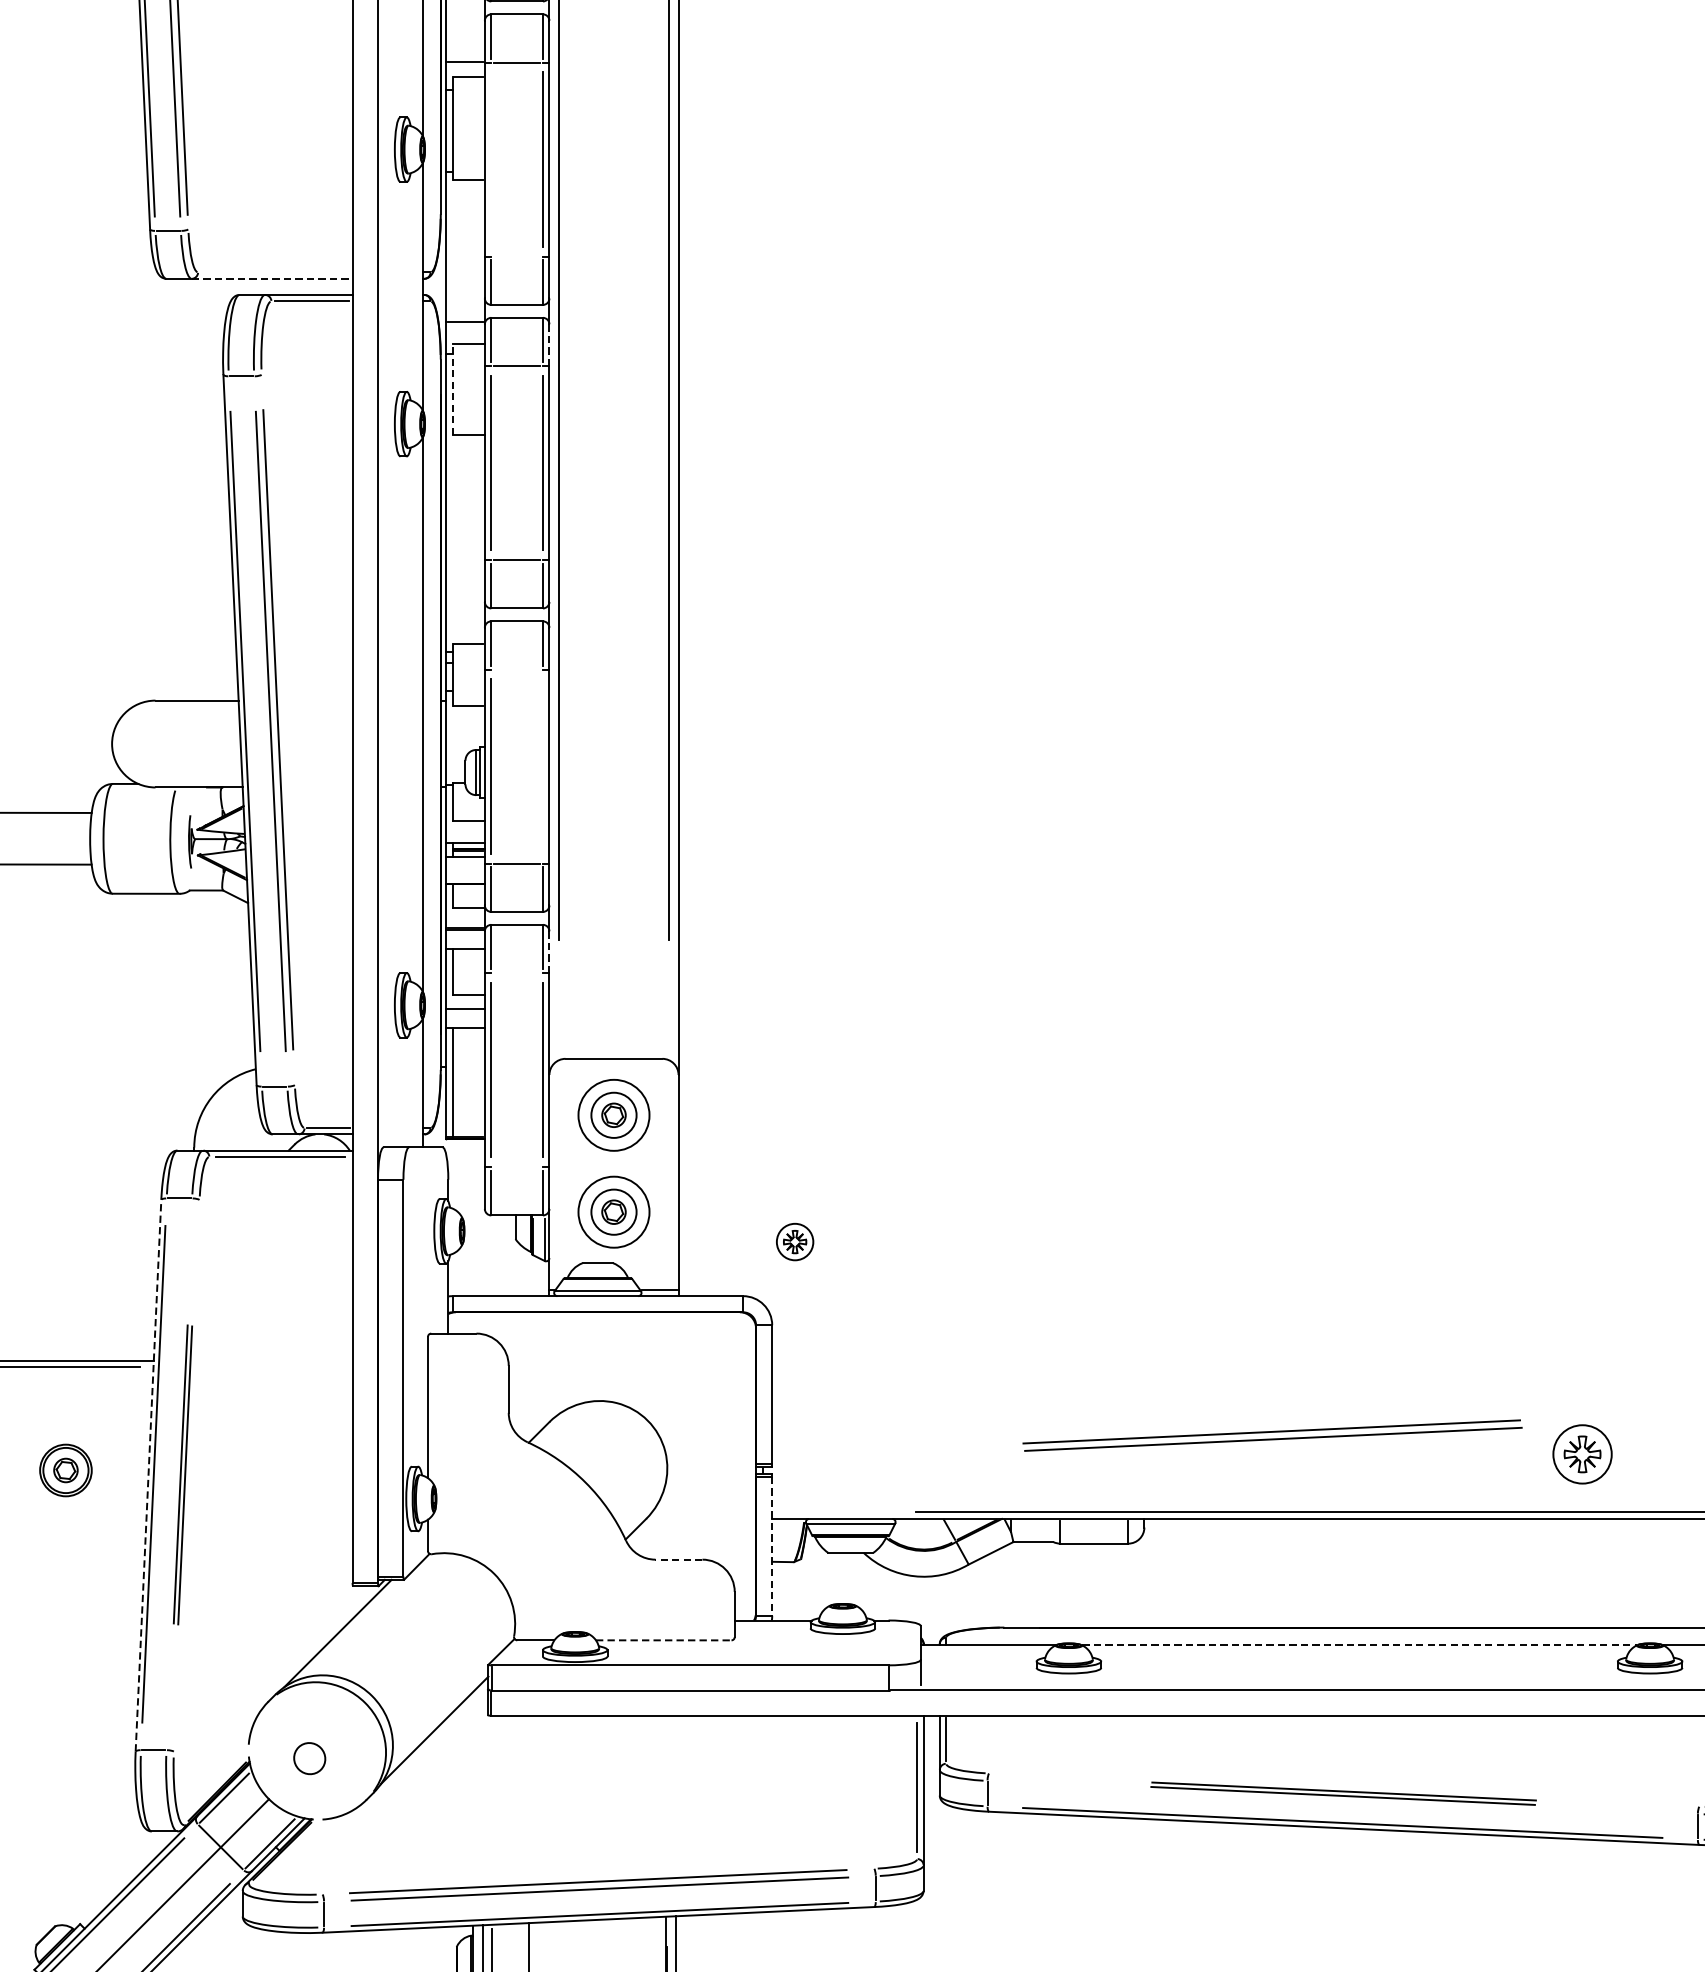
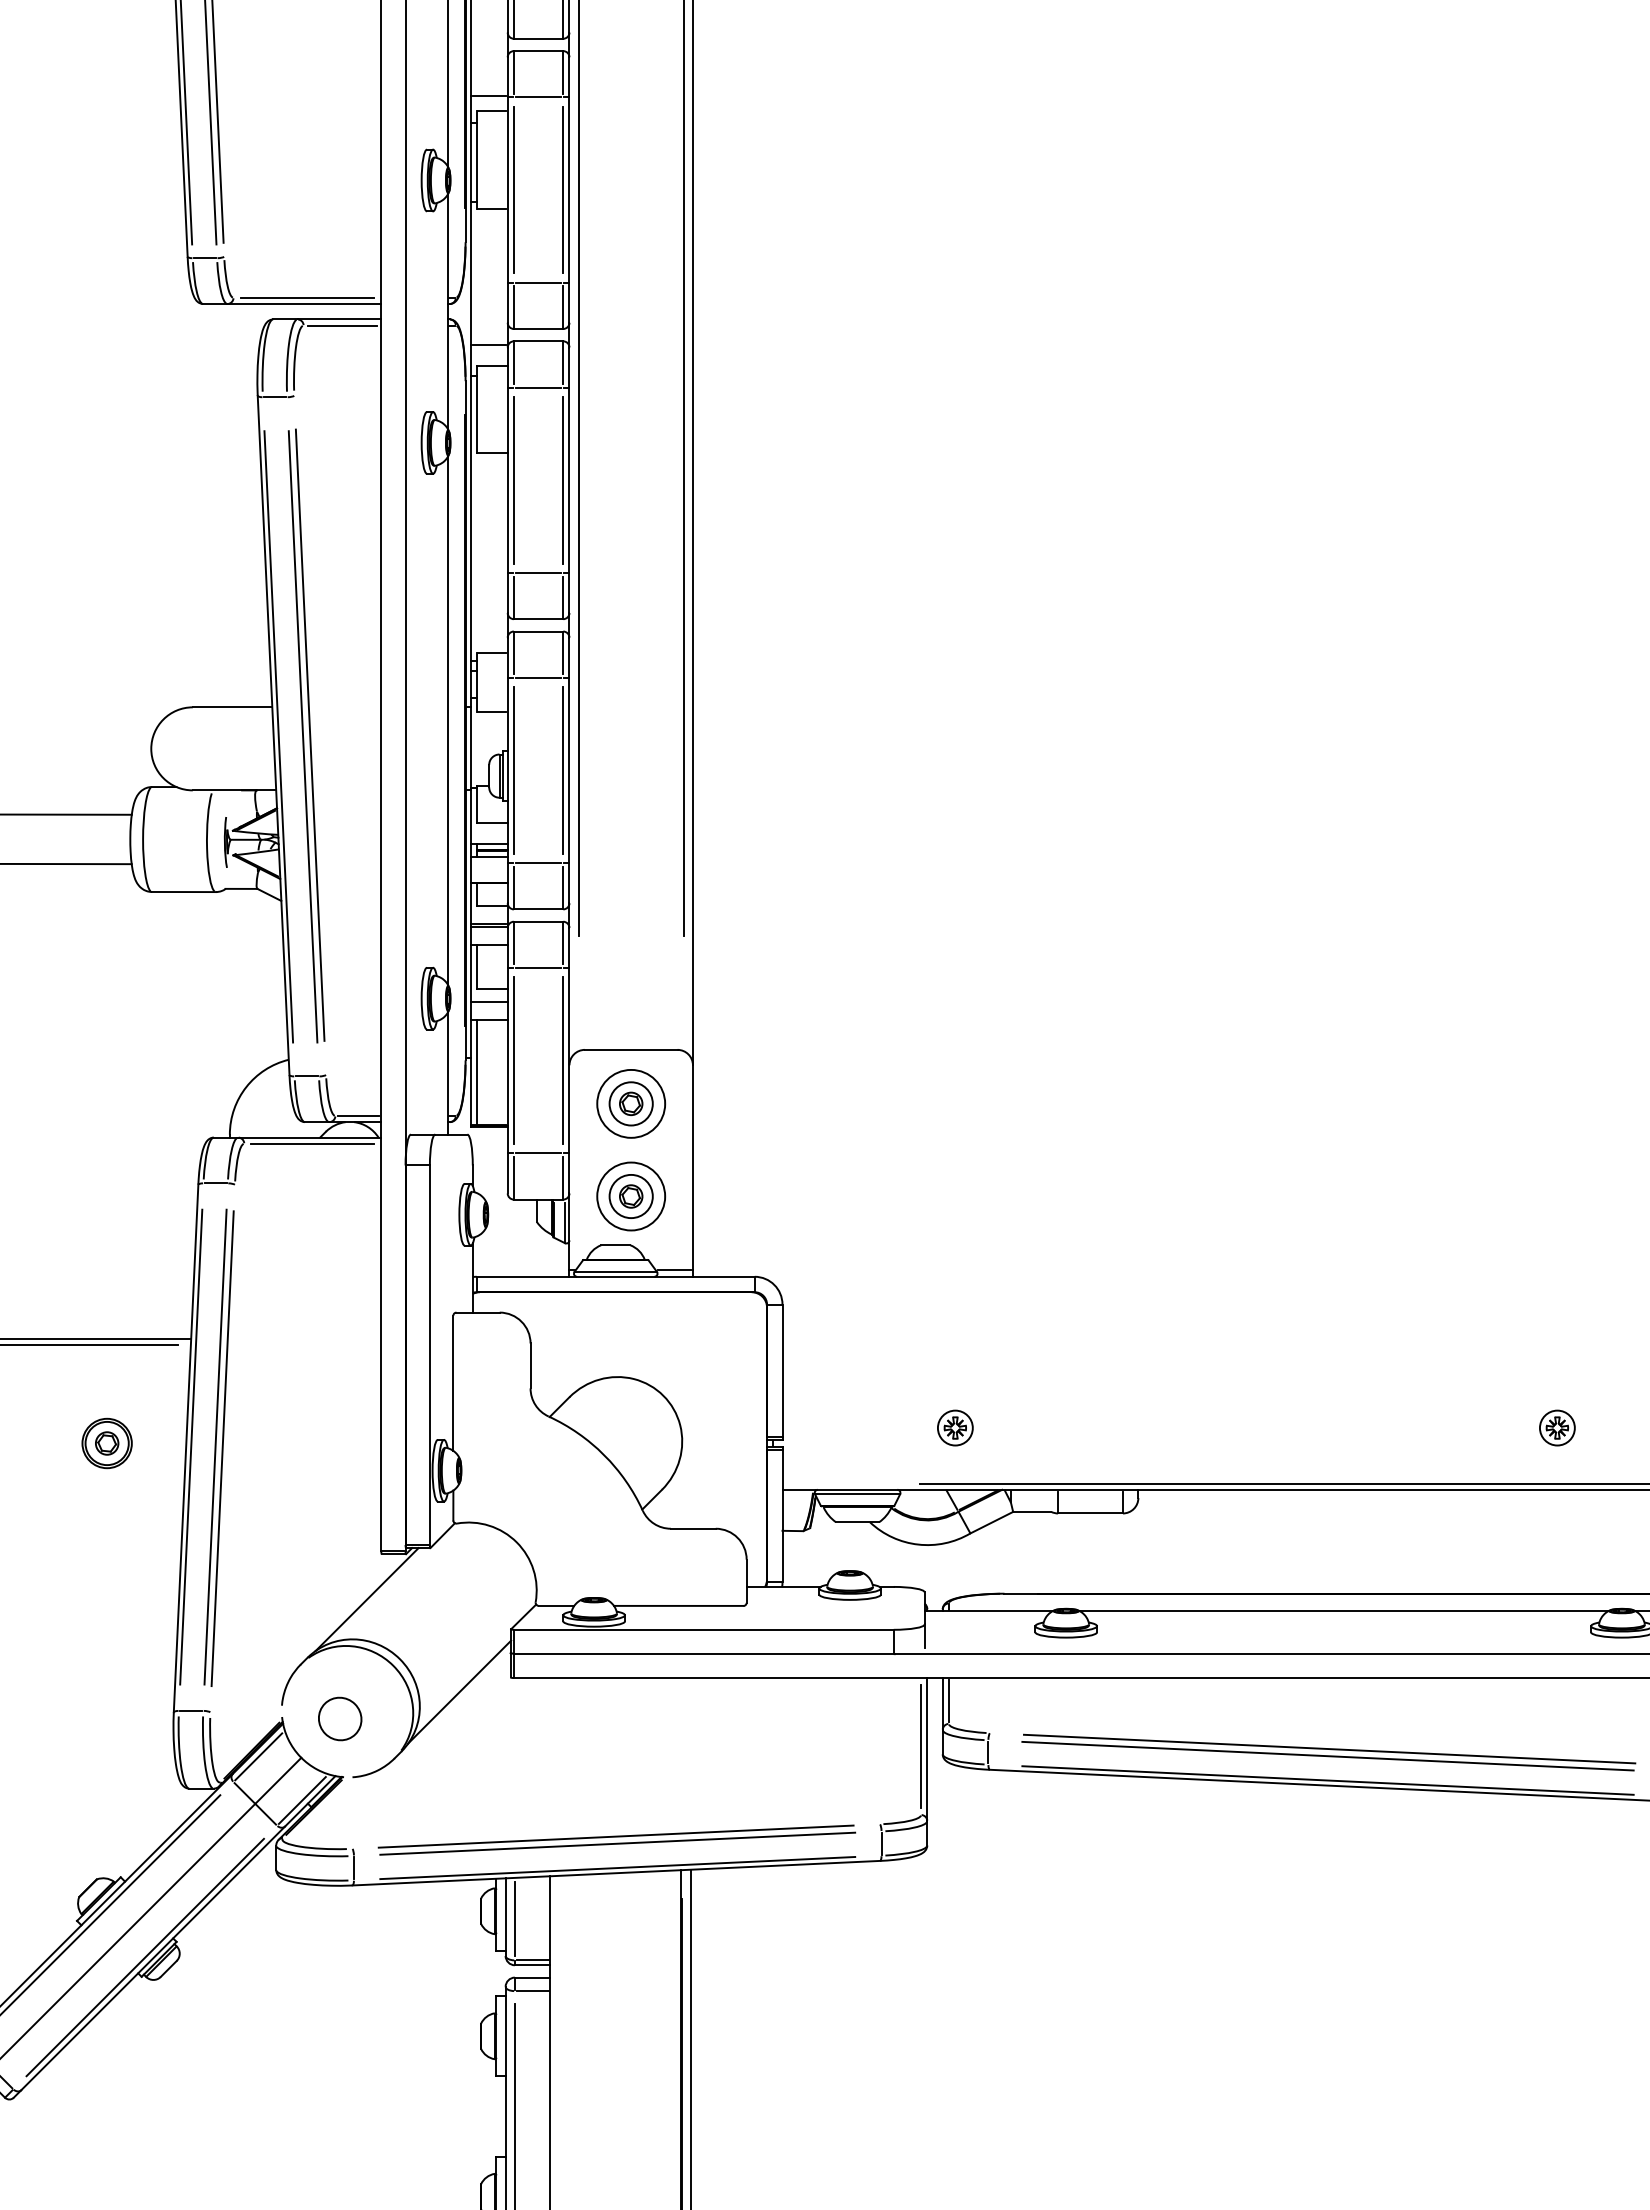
line: (490, 159) -> (513, 189), added
line: (517, 256) -> (538, 282), added
line: (274, 272) -> (306, 297), added
line: (272, 279) -> (304, 304), dashed -> solid
line: (549, 346) -> (569, 368), dashed -> solid
line: (452, 389) -> (476, 409), dashed -> solid
line: (517, 669) -> (538, 677), added
line: (543, 766) -> (563, 770), added
line: (549, 952) -> (569, 948), dashed -> solid
line: (517, 973) -> (538, 968), added
line: (517, 1167) -> (538, 1153), added
part: (795, 1241) -> (955, 1427), moved
part: (1272, 1434) -> (1260, 1409), removed
part: (1582, 1453) -> (1557, 1427), size x0.62
line: (148, 1474) -> (186, 1447), dashed -> solid
part: (182, 1474) -> (218, 1447), size x1.67
line: (772, 1546) -> (782, 1516), dashed -> solid
line: (678, 1559) -> (692, 1528), dashed -> solid
line: (663, 1639) -> (678, 1605), dashed -> solid
line: (1359, 1645) -> (1344, 1610), dashed -> solid
part: (309, 1758) -> (340, 1718), size x1.43
part: (1343, 1793) -> (1328, 1752), size x1.67

